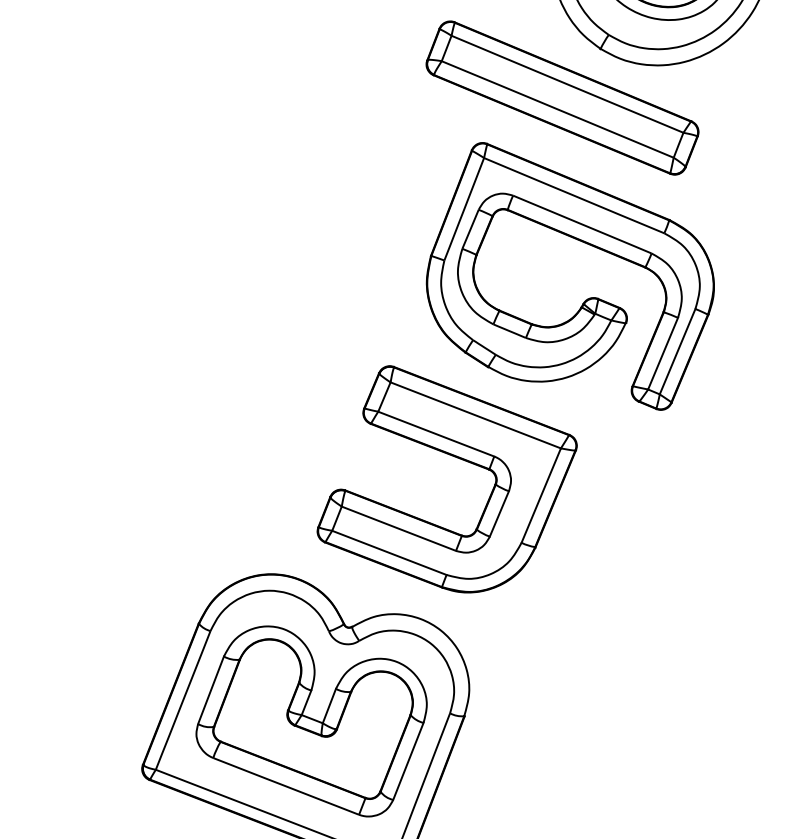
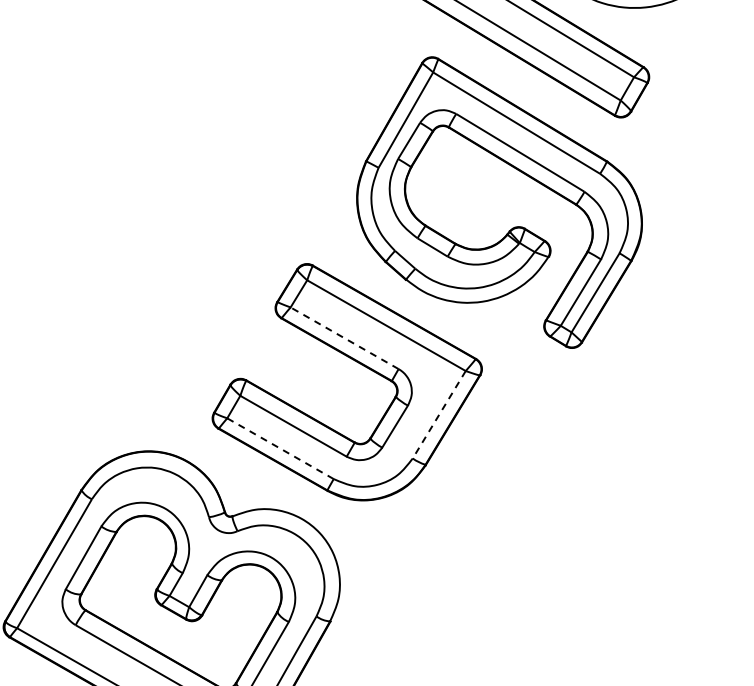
line: (435, 433) -> (343, 337), solid -> dashed
line: (541, 496) -> (439, 415), solid -> dashed
line: (388, 552) -> (279, 448), solid -> dashed

